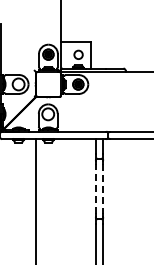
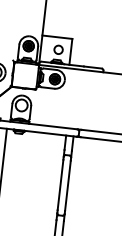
line: (95, 188) -> (60, 184), dashed -> solid
line: (103, 189) -> (68, 186), dashed -> solid

